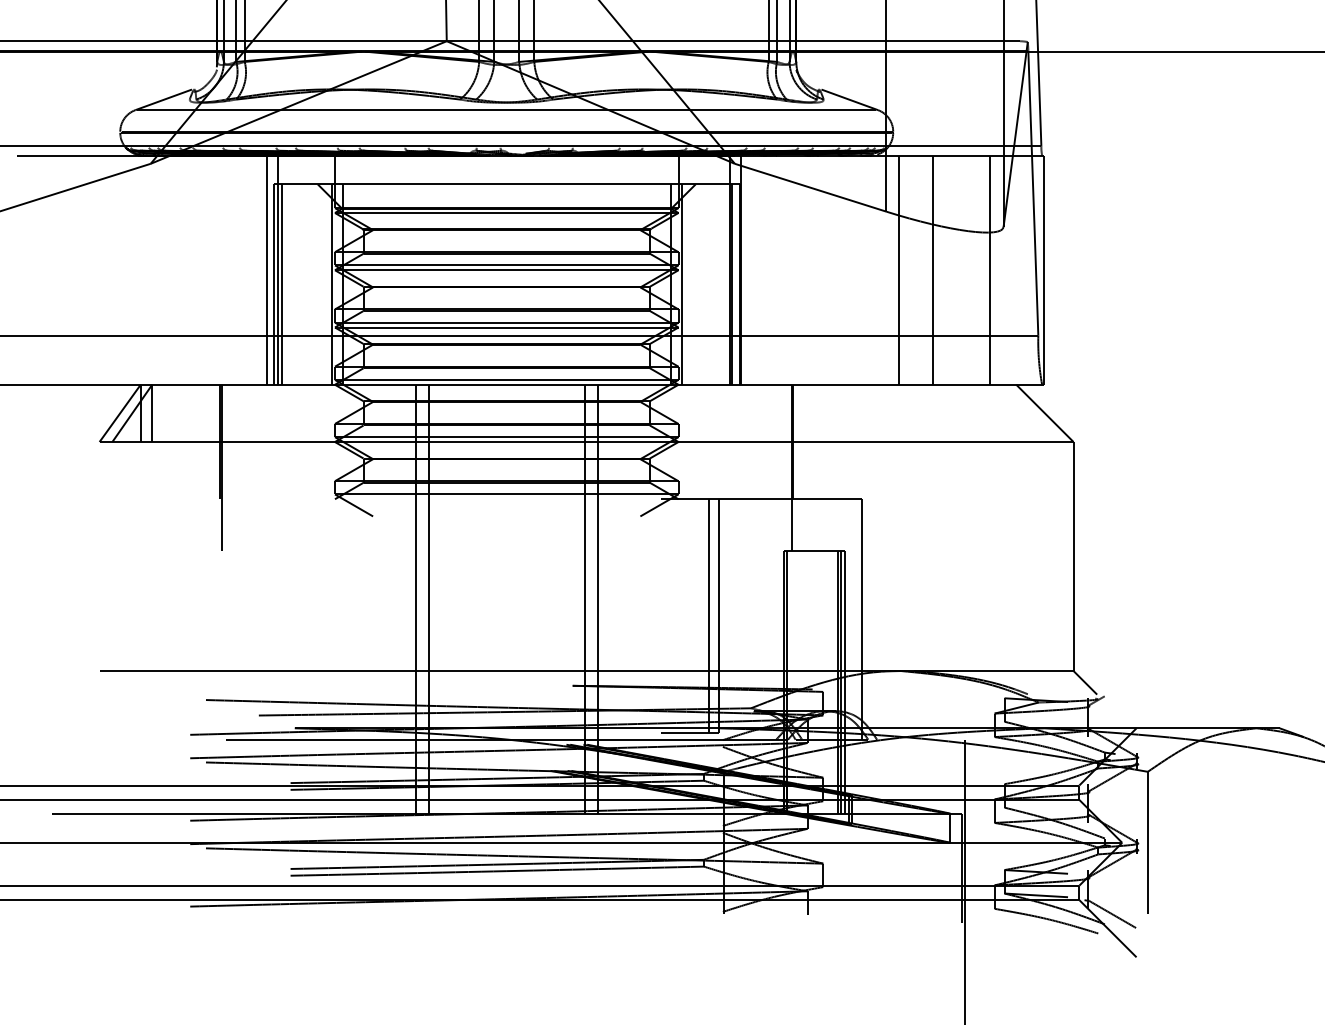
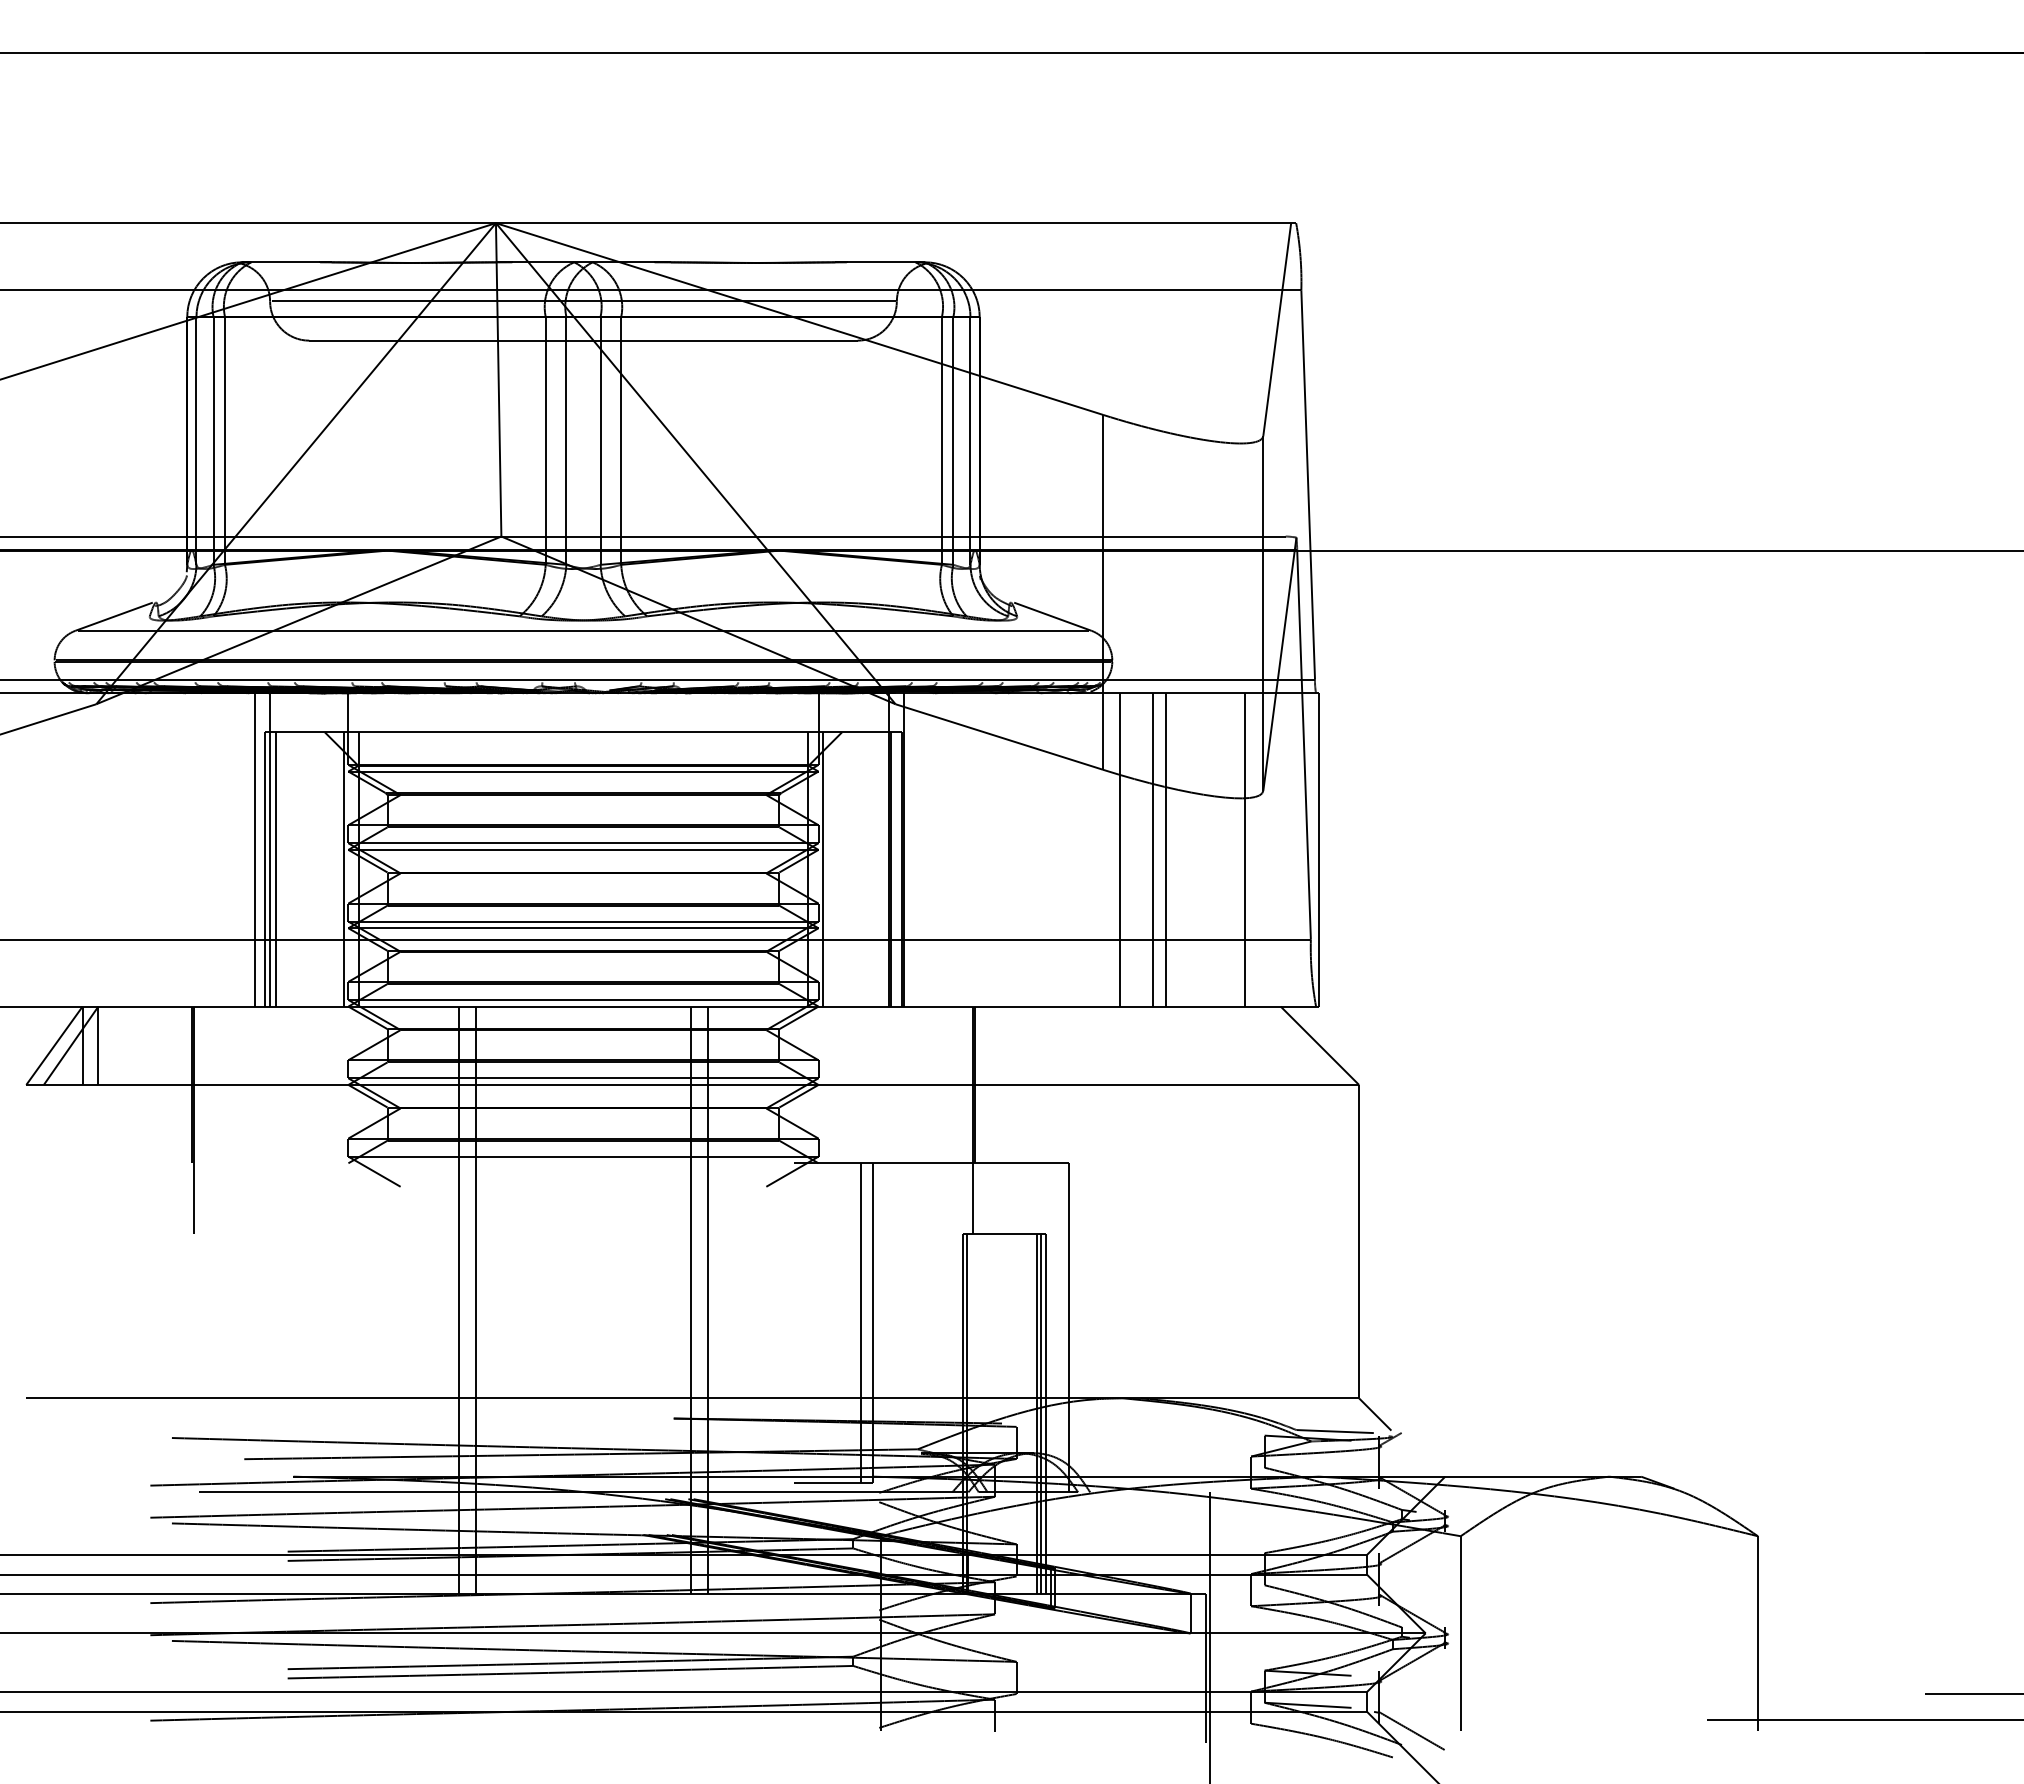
line: (922, 269) -> (1152, 849), added
line: (1055, 695) -> (1334, 1431), added

